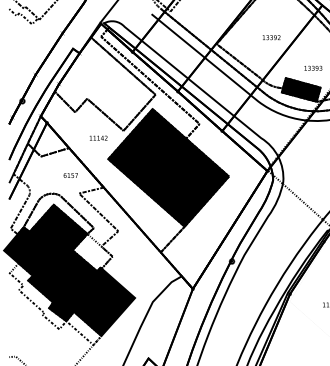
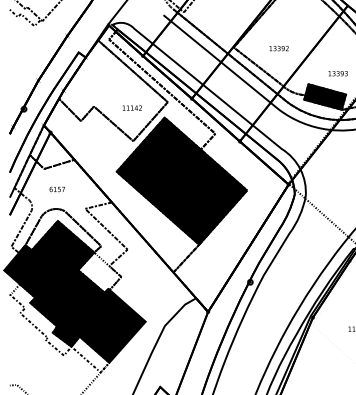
text: (271, 37) -> (278, 48), moved
text: (98, 137) -> (132, 107), moved
text: (70, 175) -> (56, 189), moved

